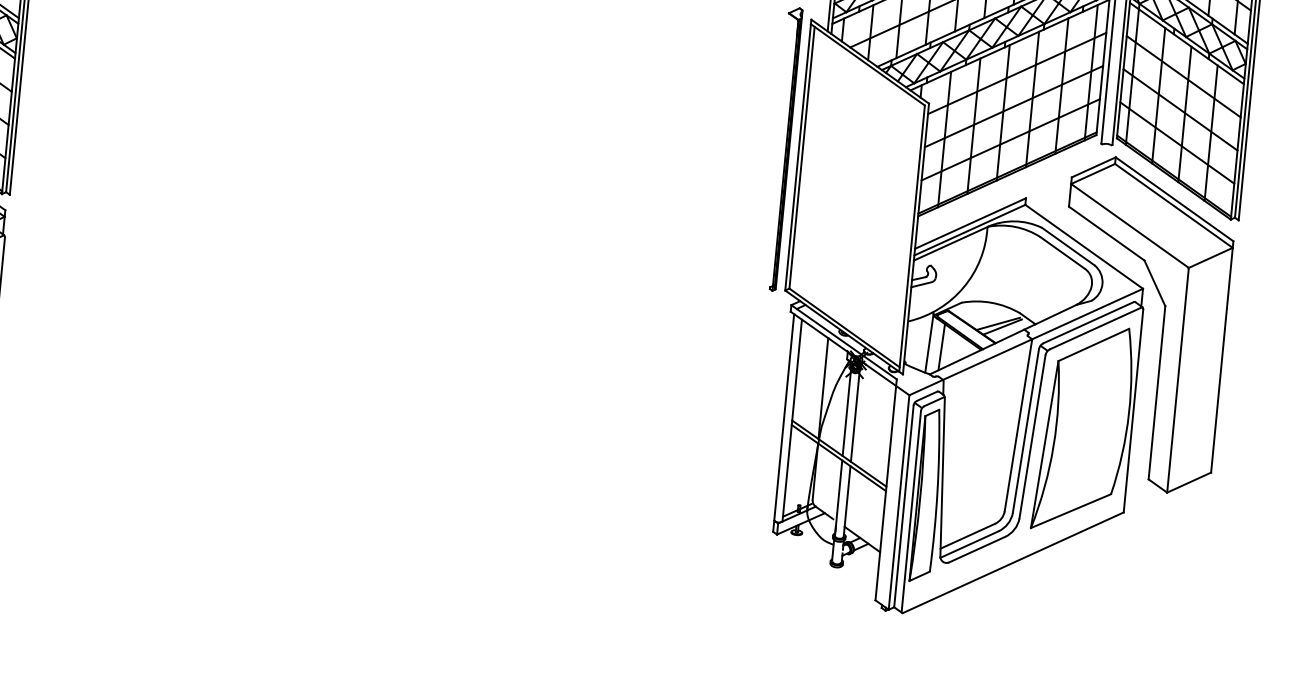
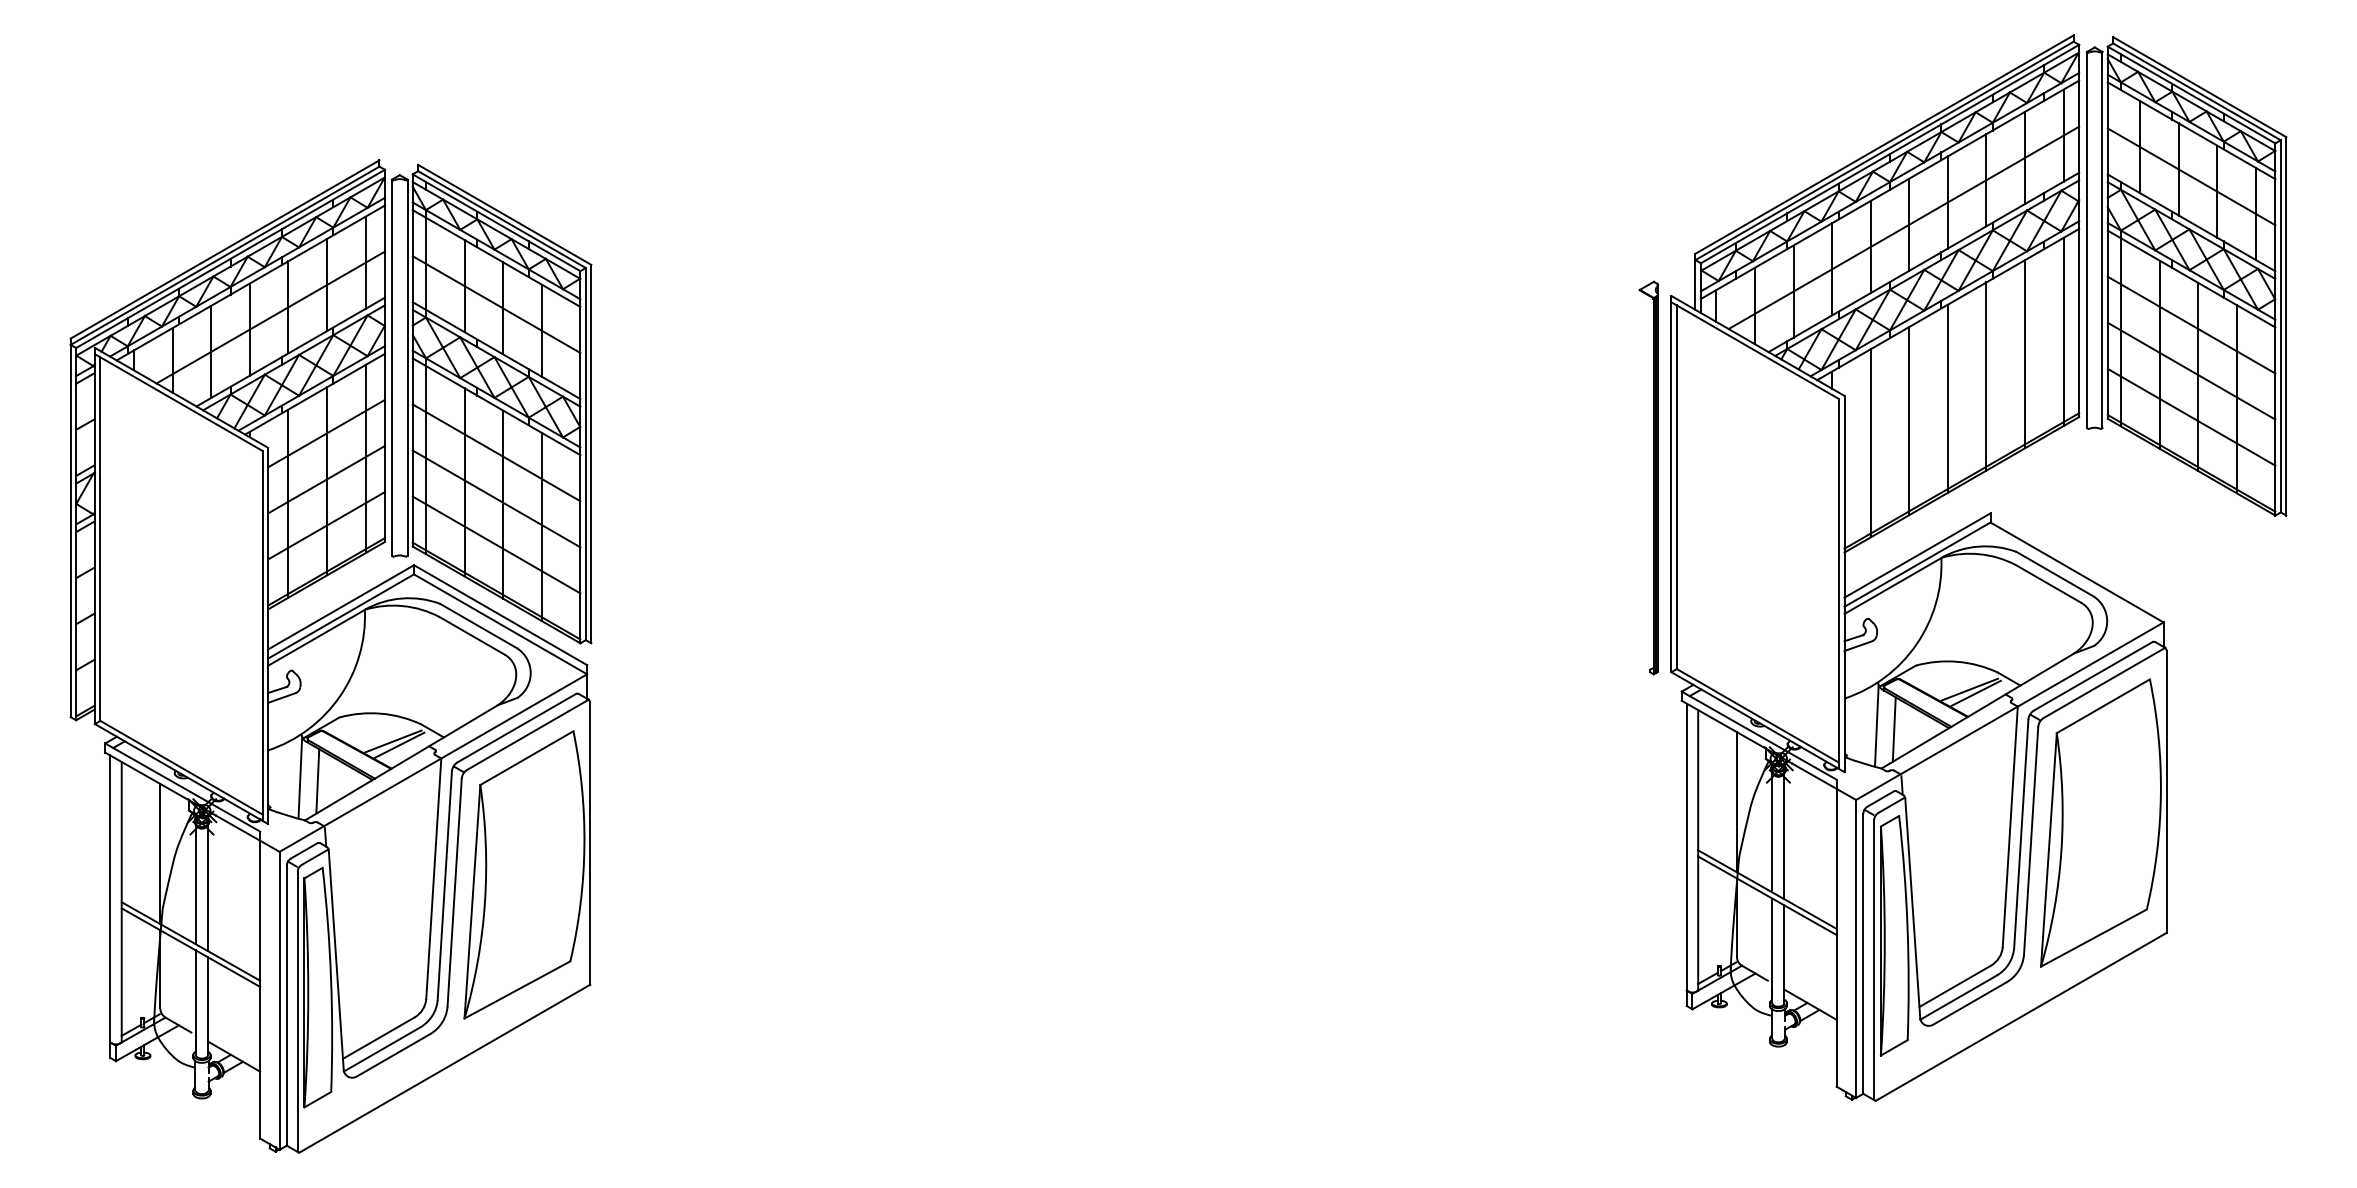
line: (1016, 73) -> (1961, 342), removed
line: (1013, 106) -> (1961, 388), removed
line: (1010, 139) -> (1961, 434), removed
part: (1163, 327) -> (2196, 672), removed

